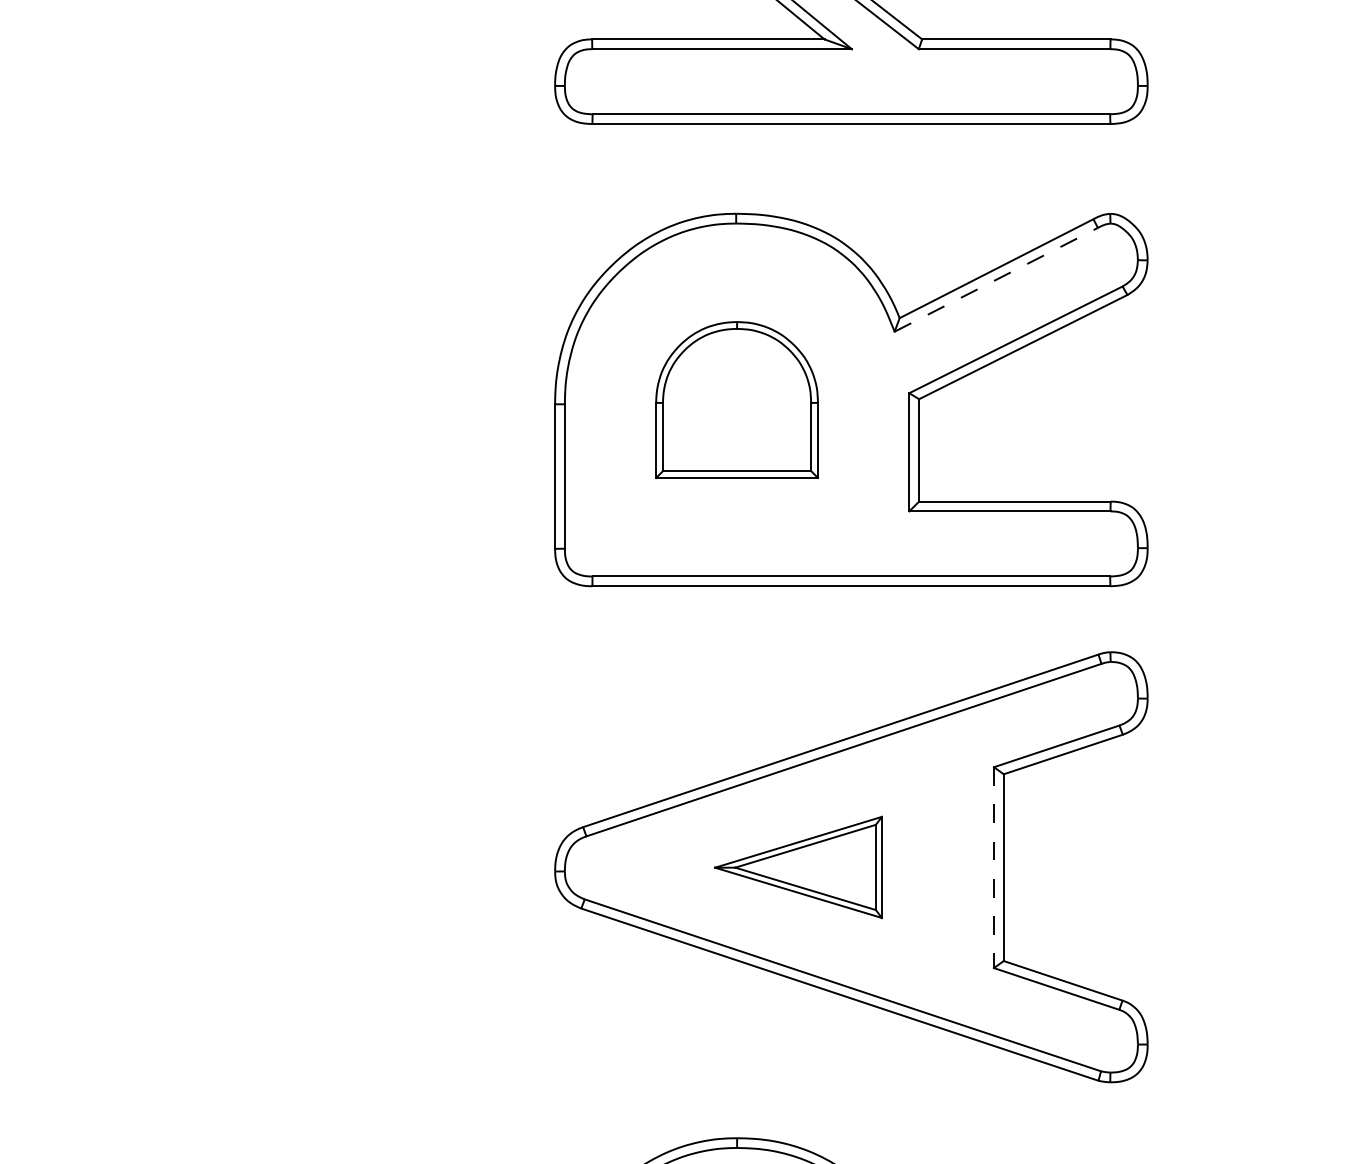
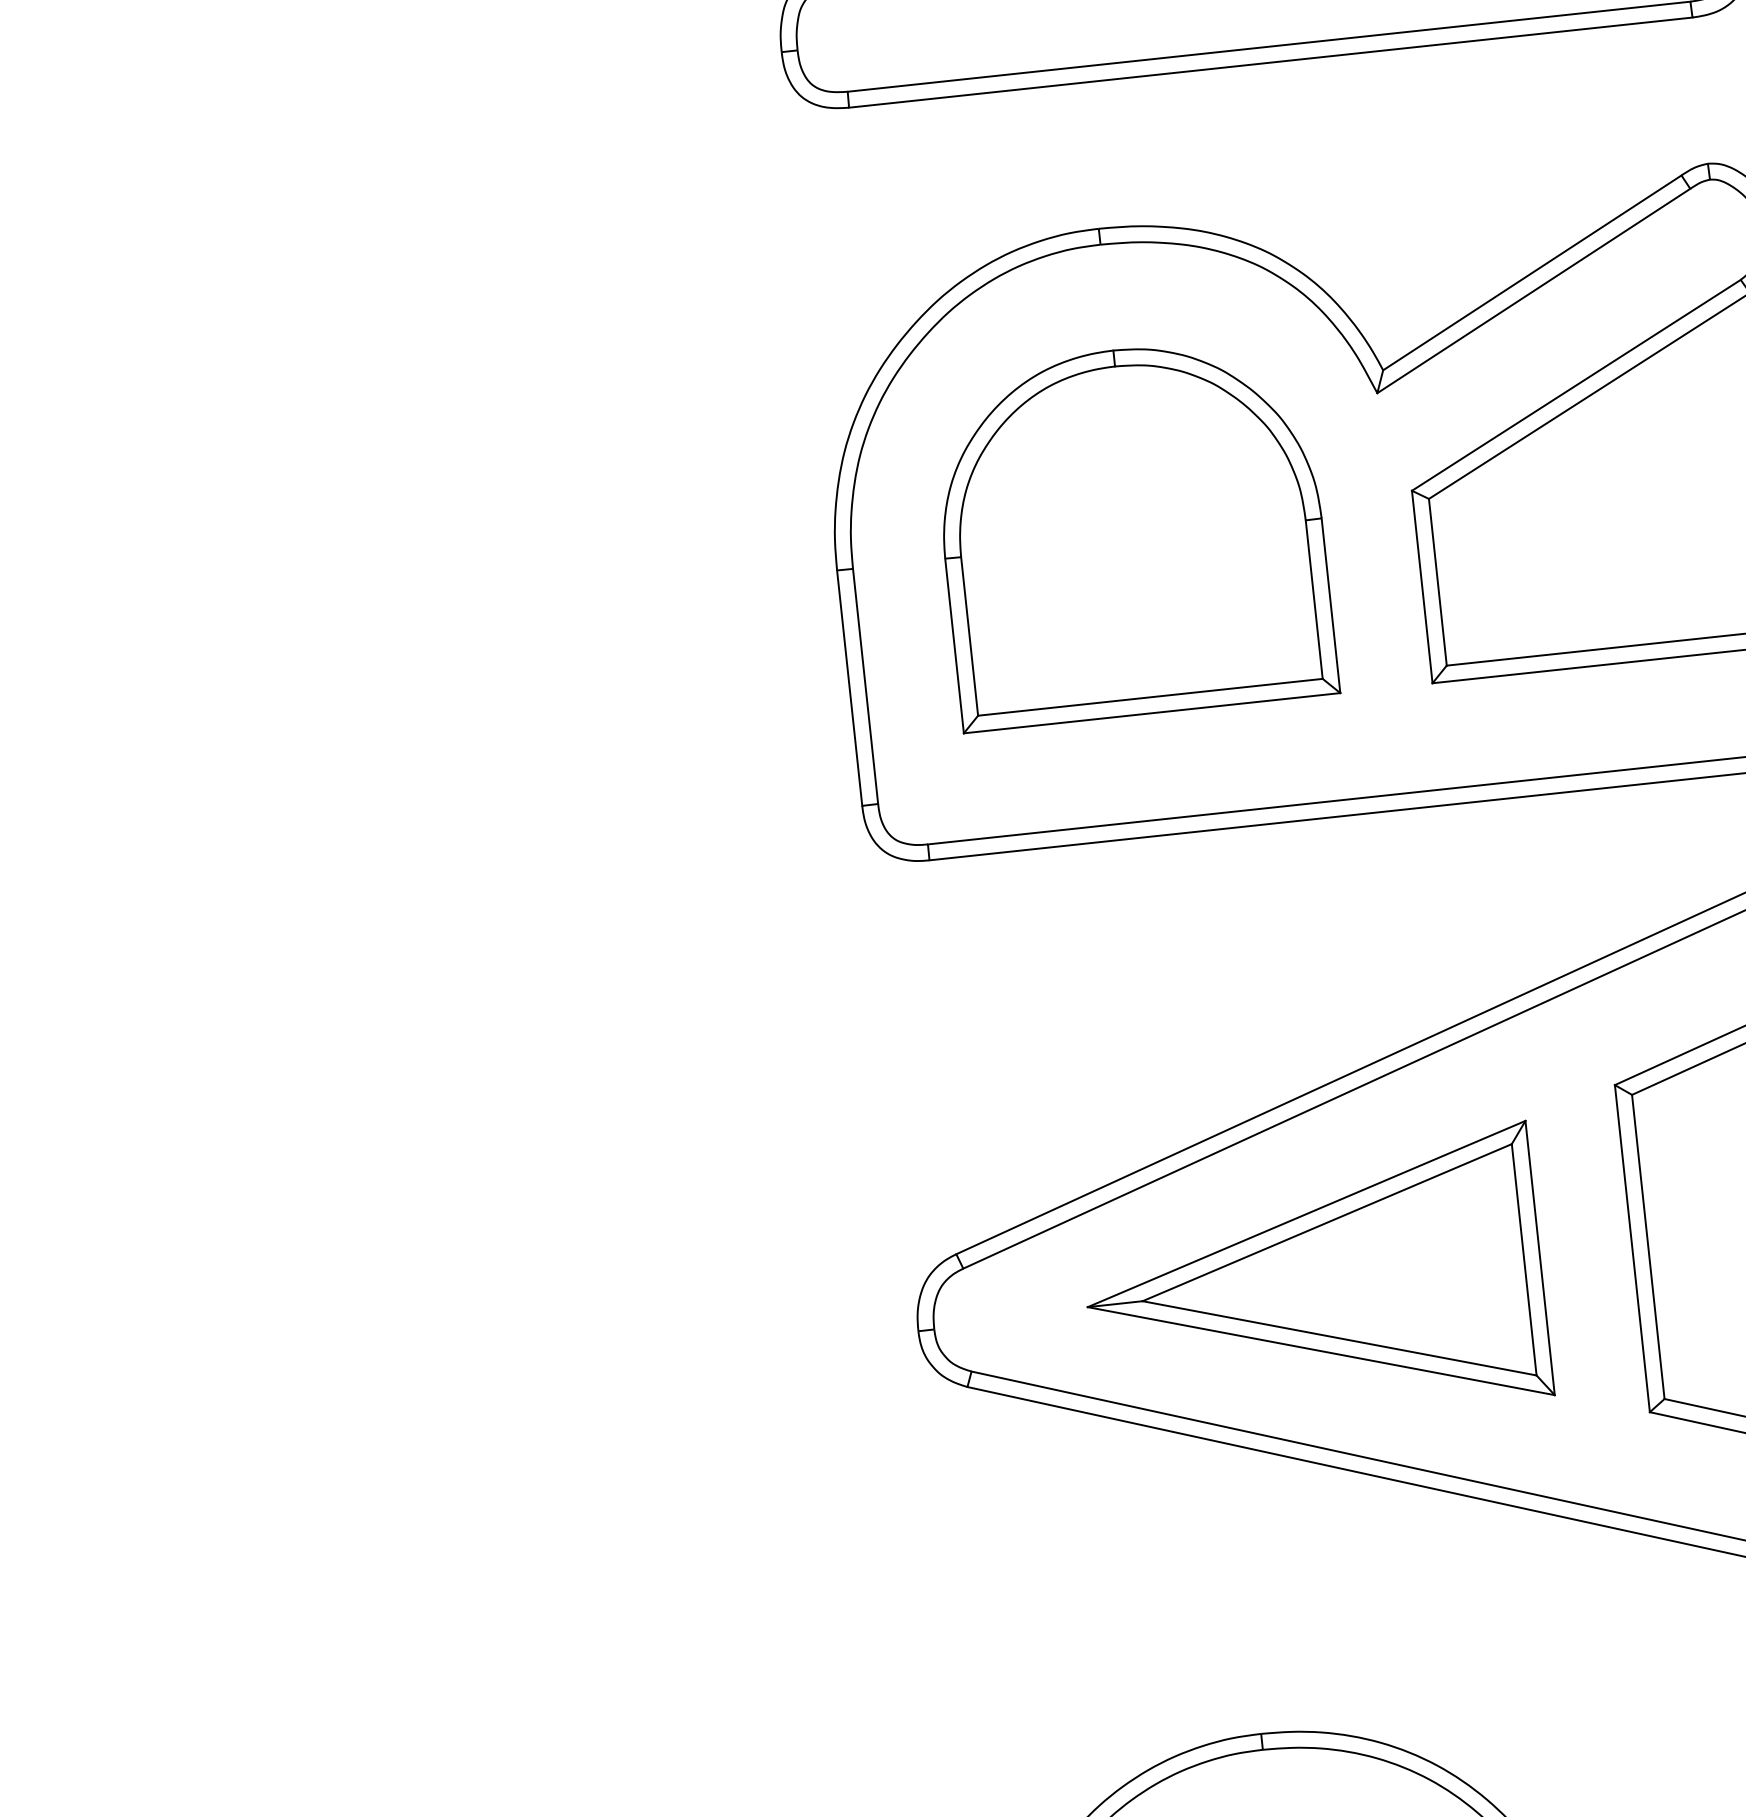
line: (996, 279) -> (1534, 290), dashed -> solid
part: (736, 399) -> (1131, 531), size x1.43
part: (798, 867) -> (1314, 1282), size x1.67
line: (994, 868) -> (1633, 1249), dashed -> solid

